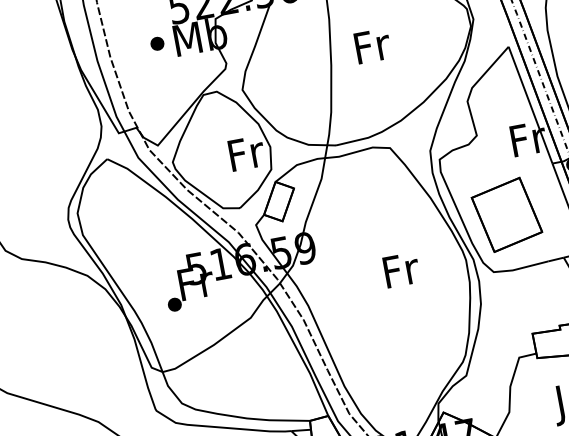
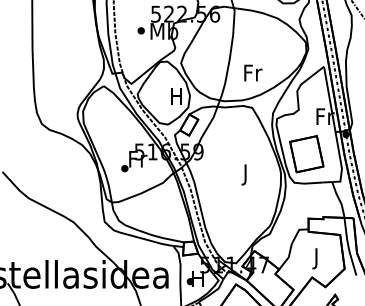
text: (372, 44) -> (253, 72), moved
text: (247, 152) -> (177, 96), Fr -> H
text: (402, 273) -> (246, 174), Fr -> J

